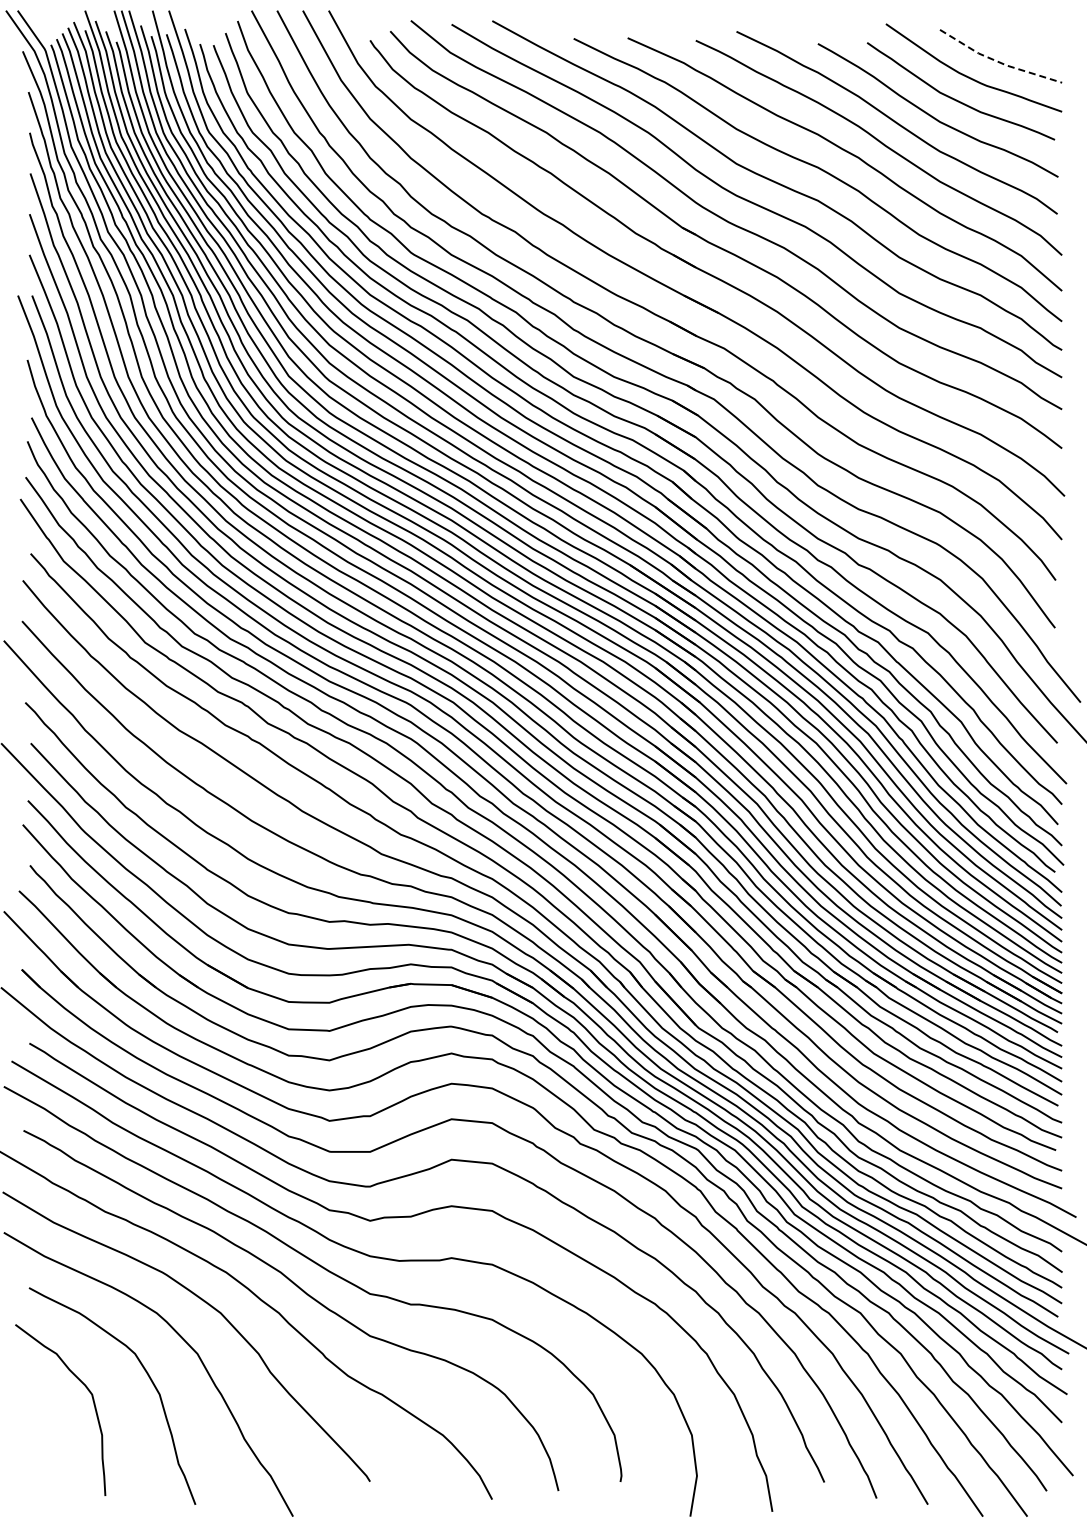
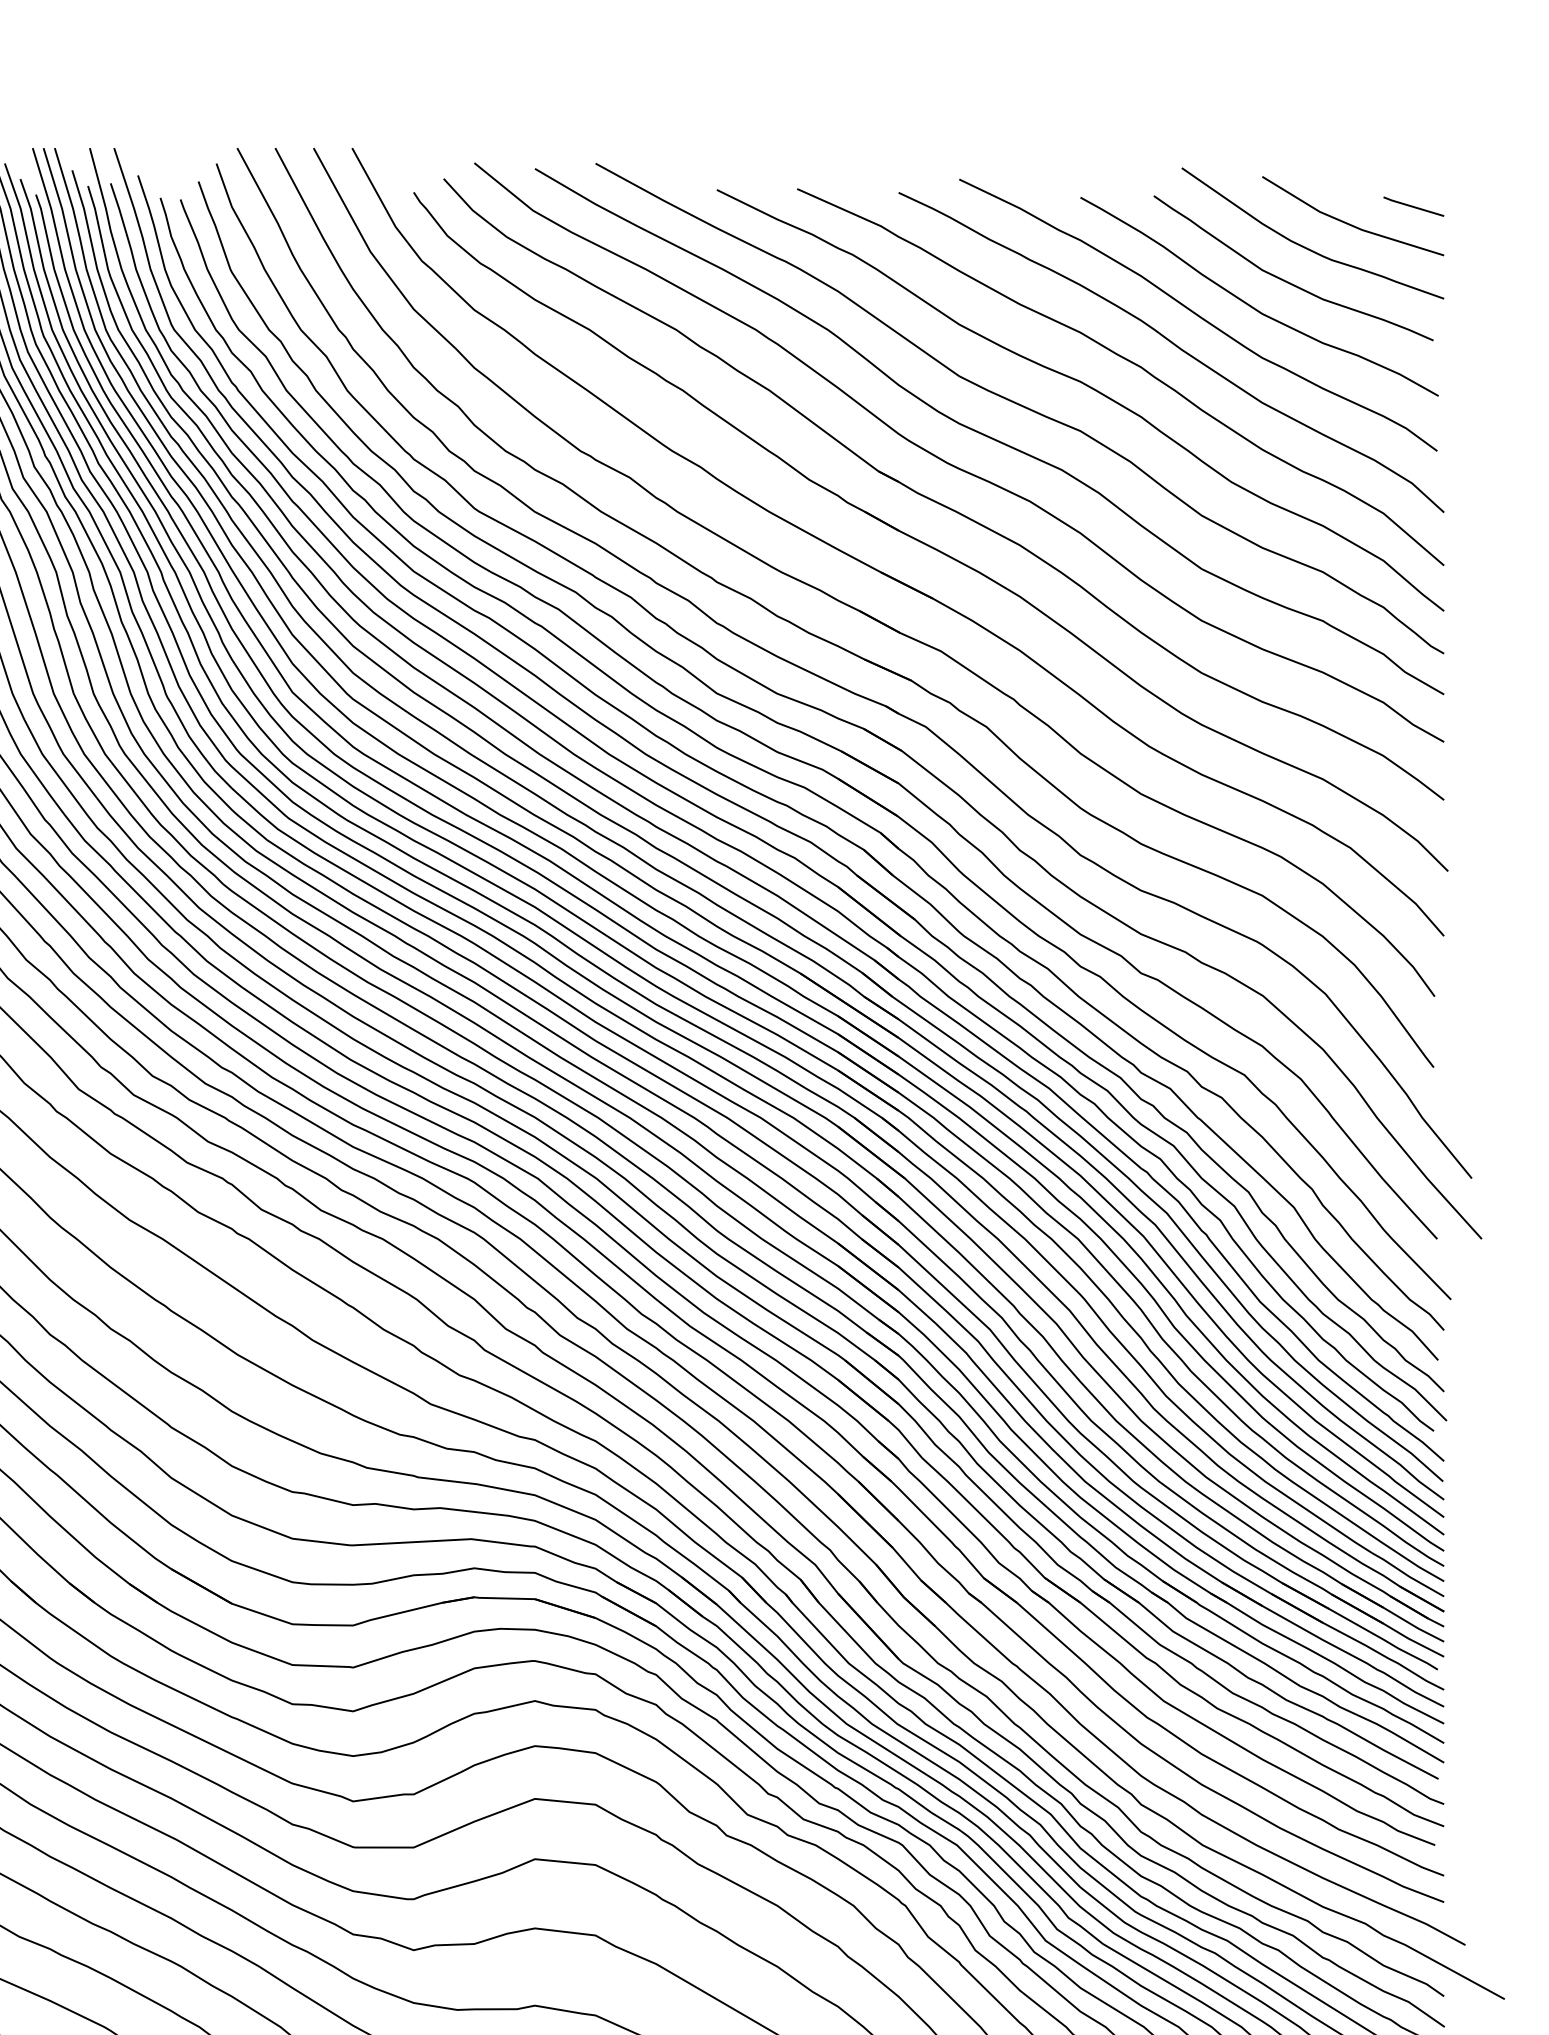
line: (1041, 49) -> (1413, 205), added
line: (998, 62) -> (1349, 225), dashed -> solid

